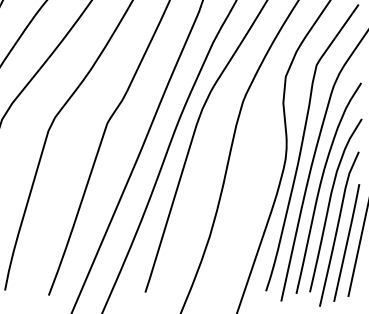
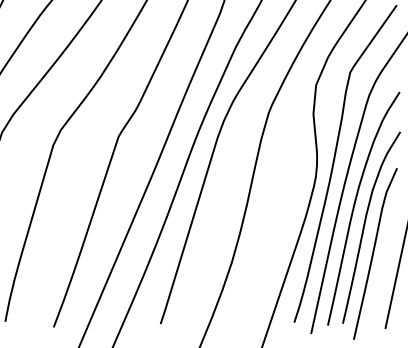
line: (346, 243) -> (383, 269), removed

